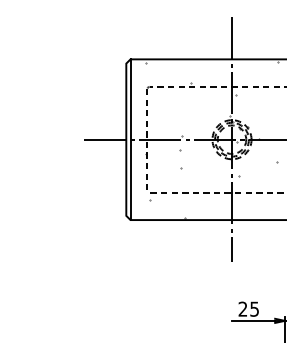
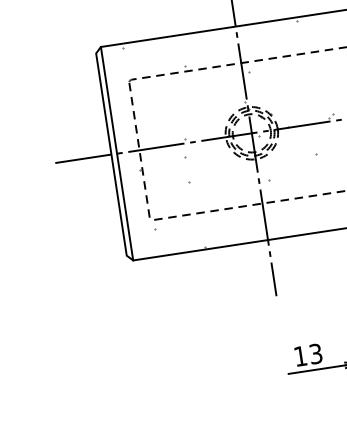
text: (248, 308) -> (307, 354), 25 -> 13

